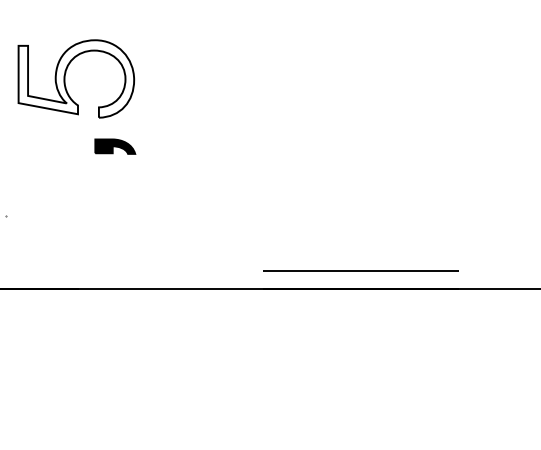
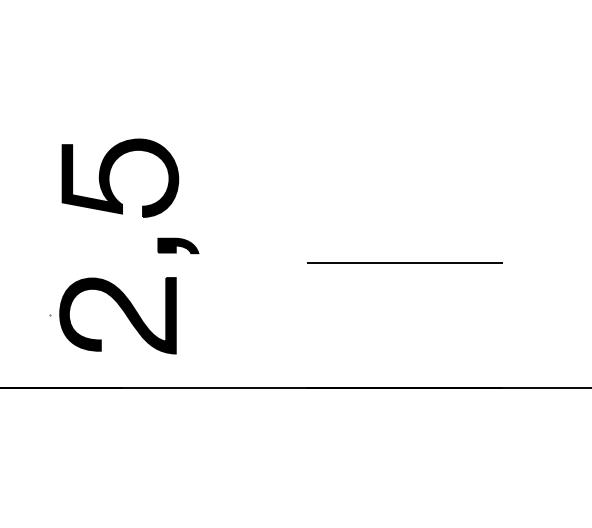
fill: (76, 79) -> (120, 178), added
part: (115, 146) -> (178, 245), moved
part: (78, 211) -> (122, 310), added
line: (360, 270) -> (404, 262), moved

